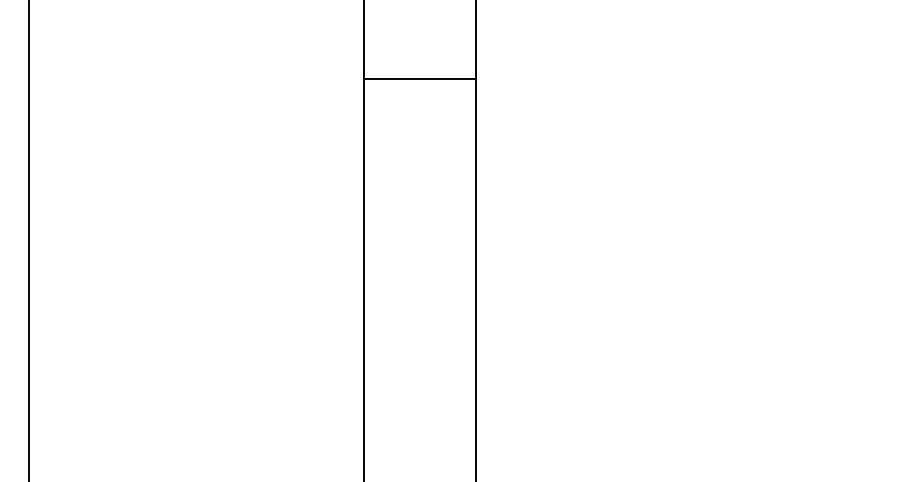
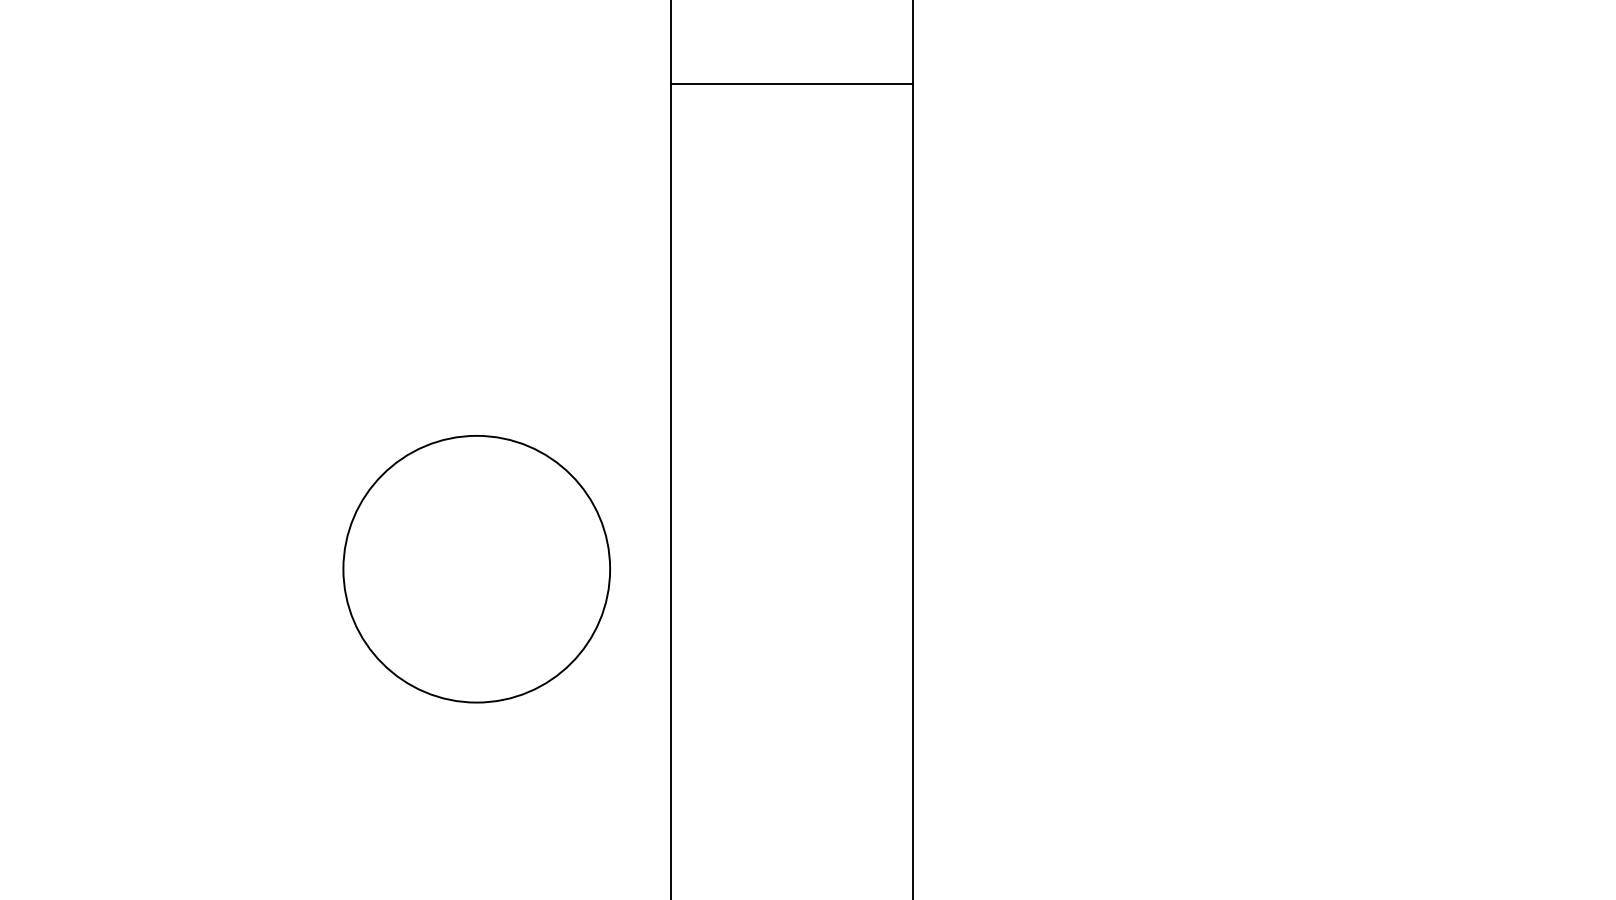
line: (420, 79) -> (792, 84), moved
circle: (274, 323) -> (475, 567), added

